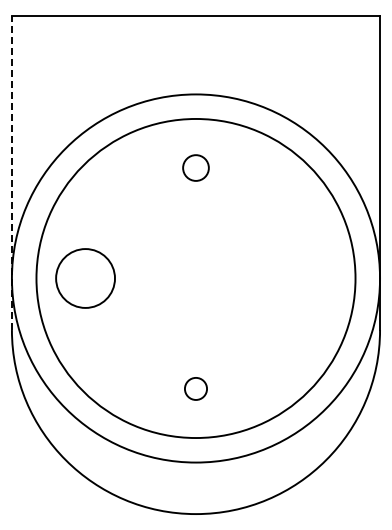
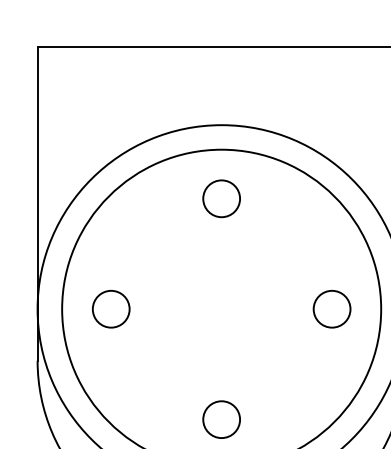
circle: (195, 167) -> (221, 198), size x1.43
line: (11, 172) -> (37, 203), dashed -> solid
circle: (85, 278) -> (111, 309), size x0.62
circle: (306, 278) -> (332, 309), added
circle: (195, 388) -> (221, 419), size x1.67

